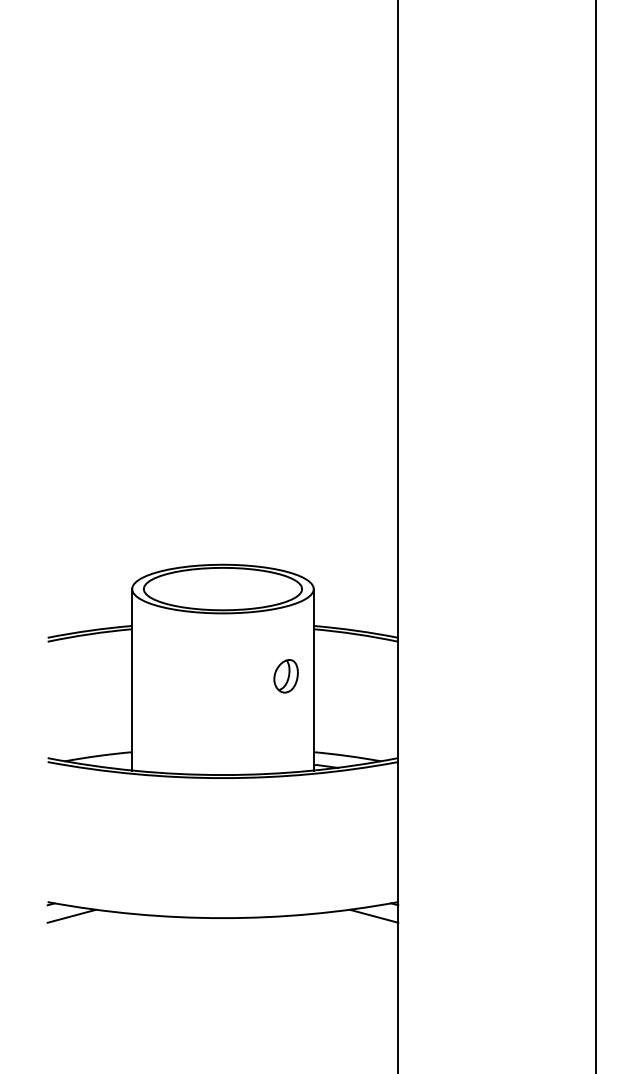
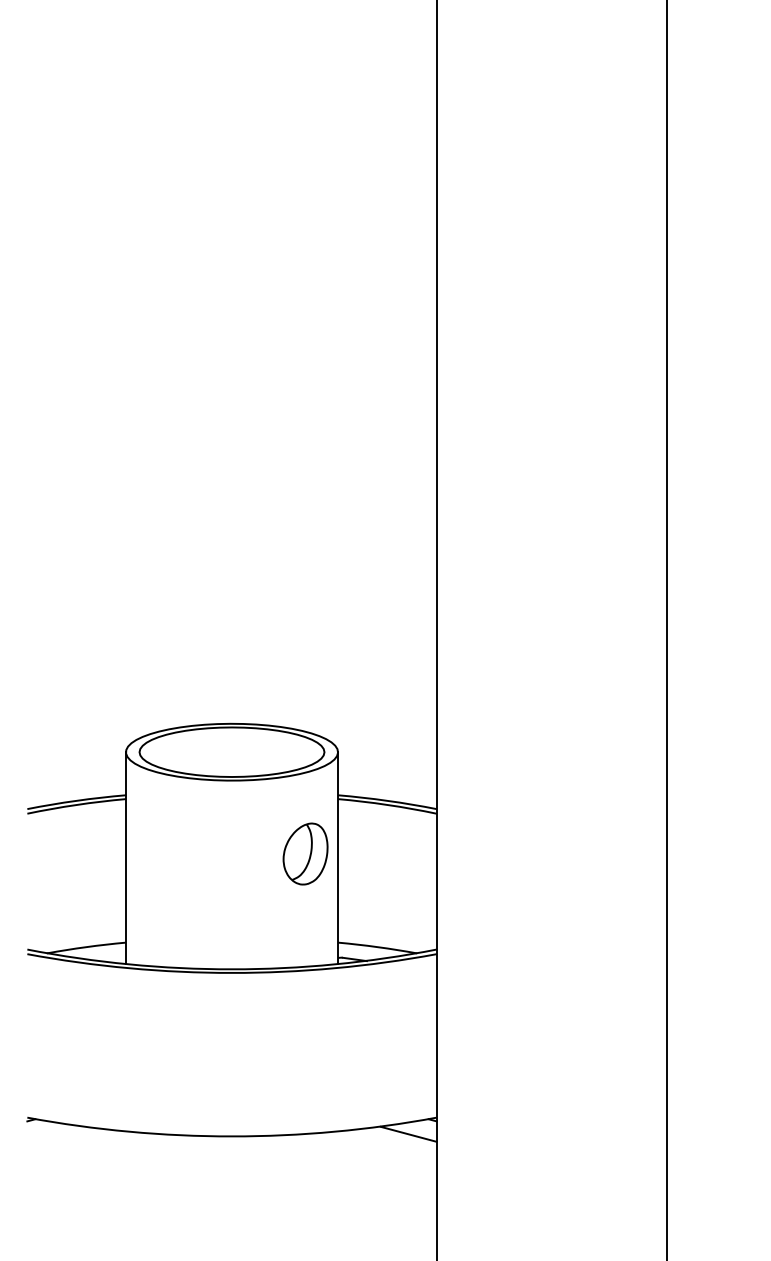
part: (285, 675) -> (305, 853), size x1.6
line: (71, 915) -> (55, 1133), removed

